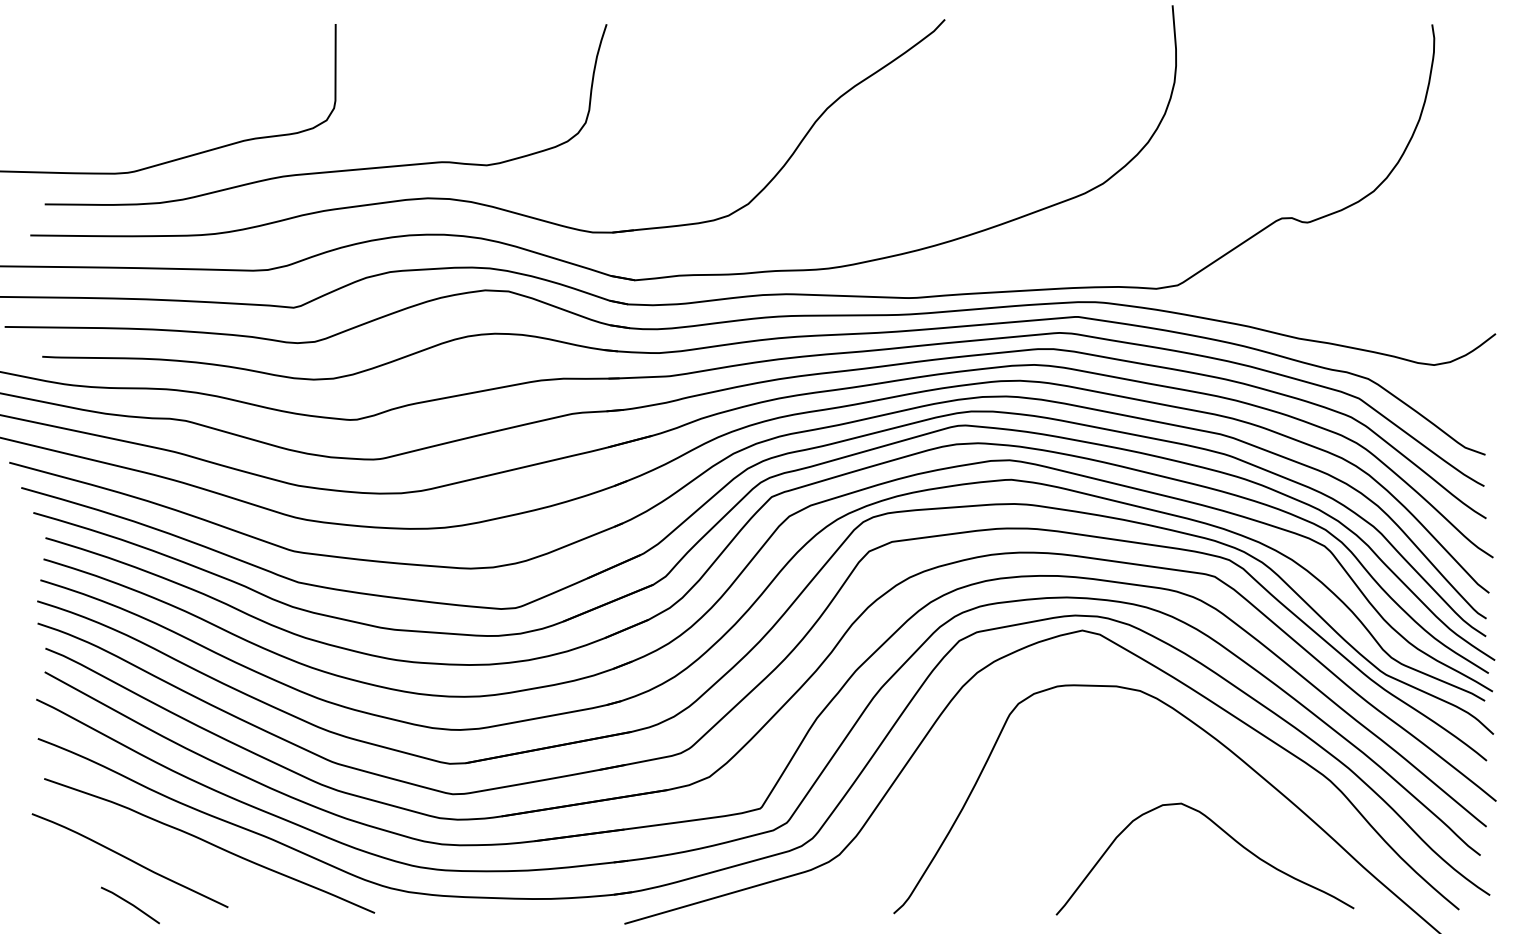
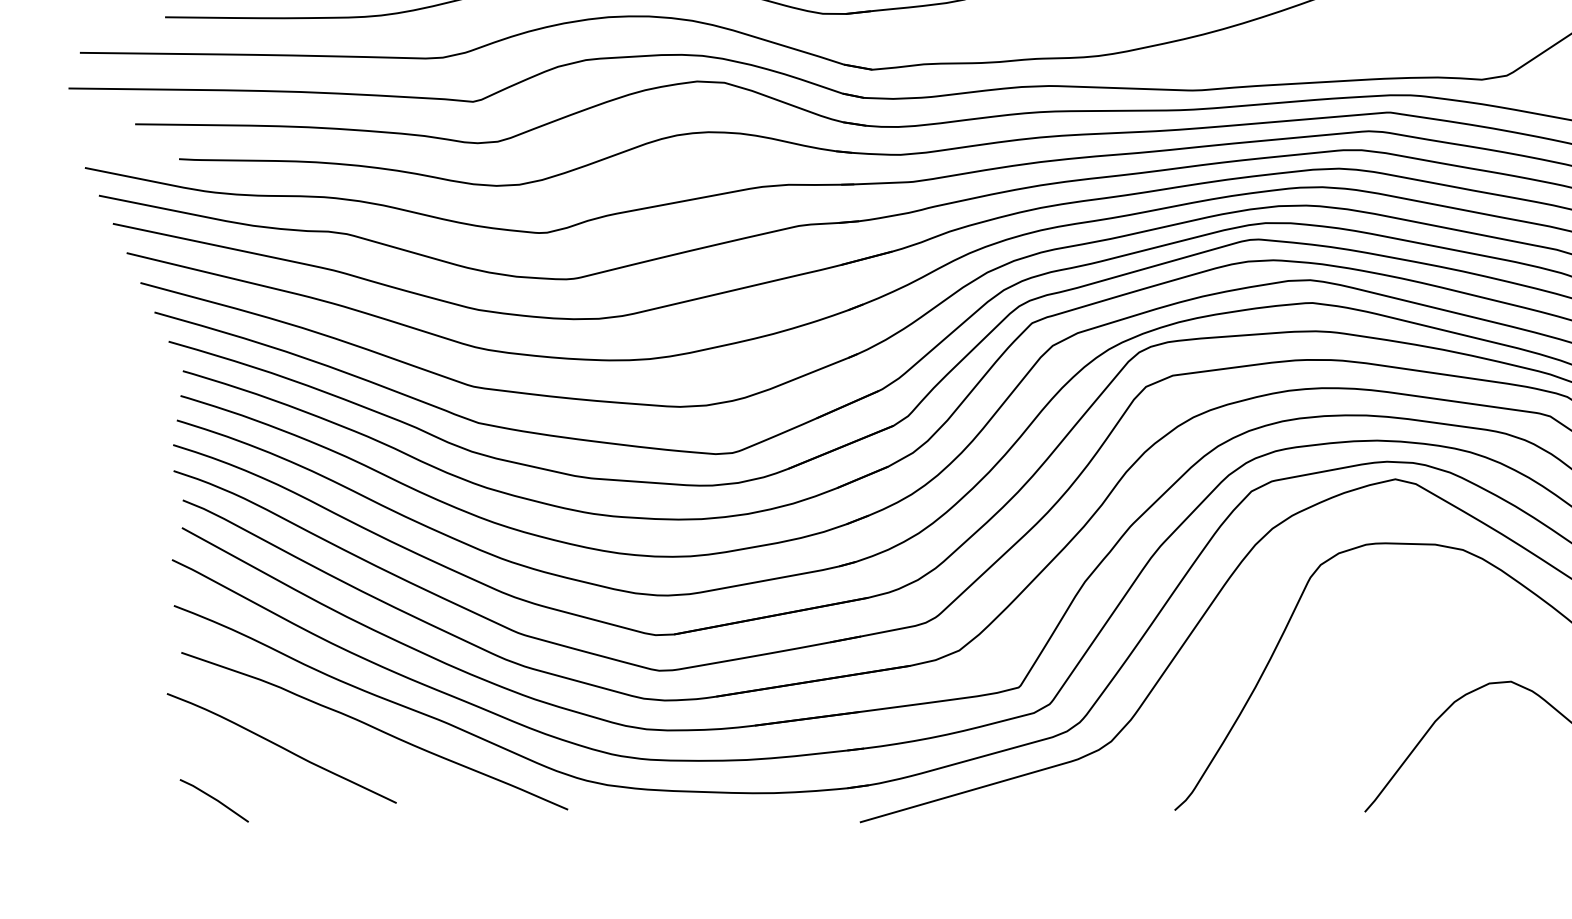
line: (129, 904) -> (213, 799), moved

